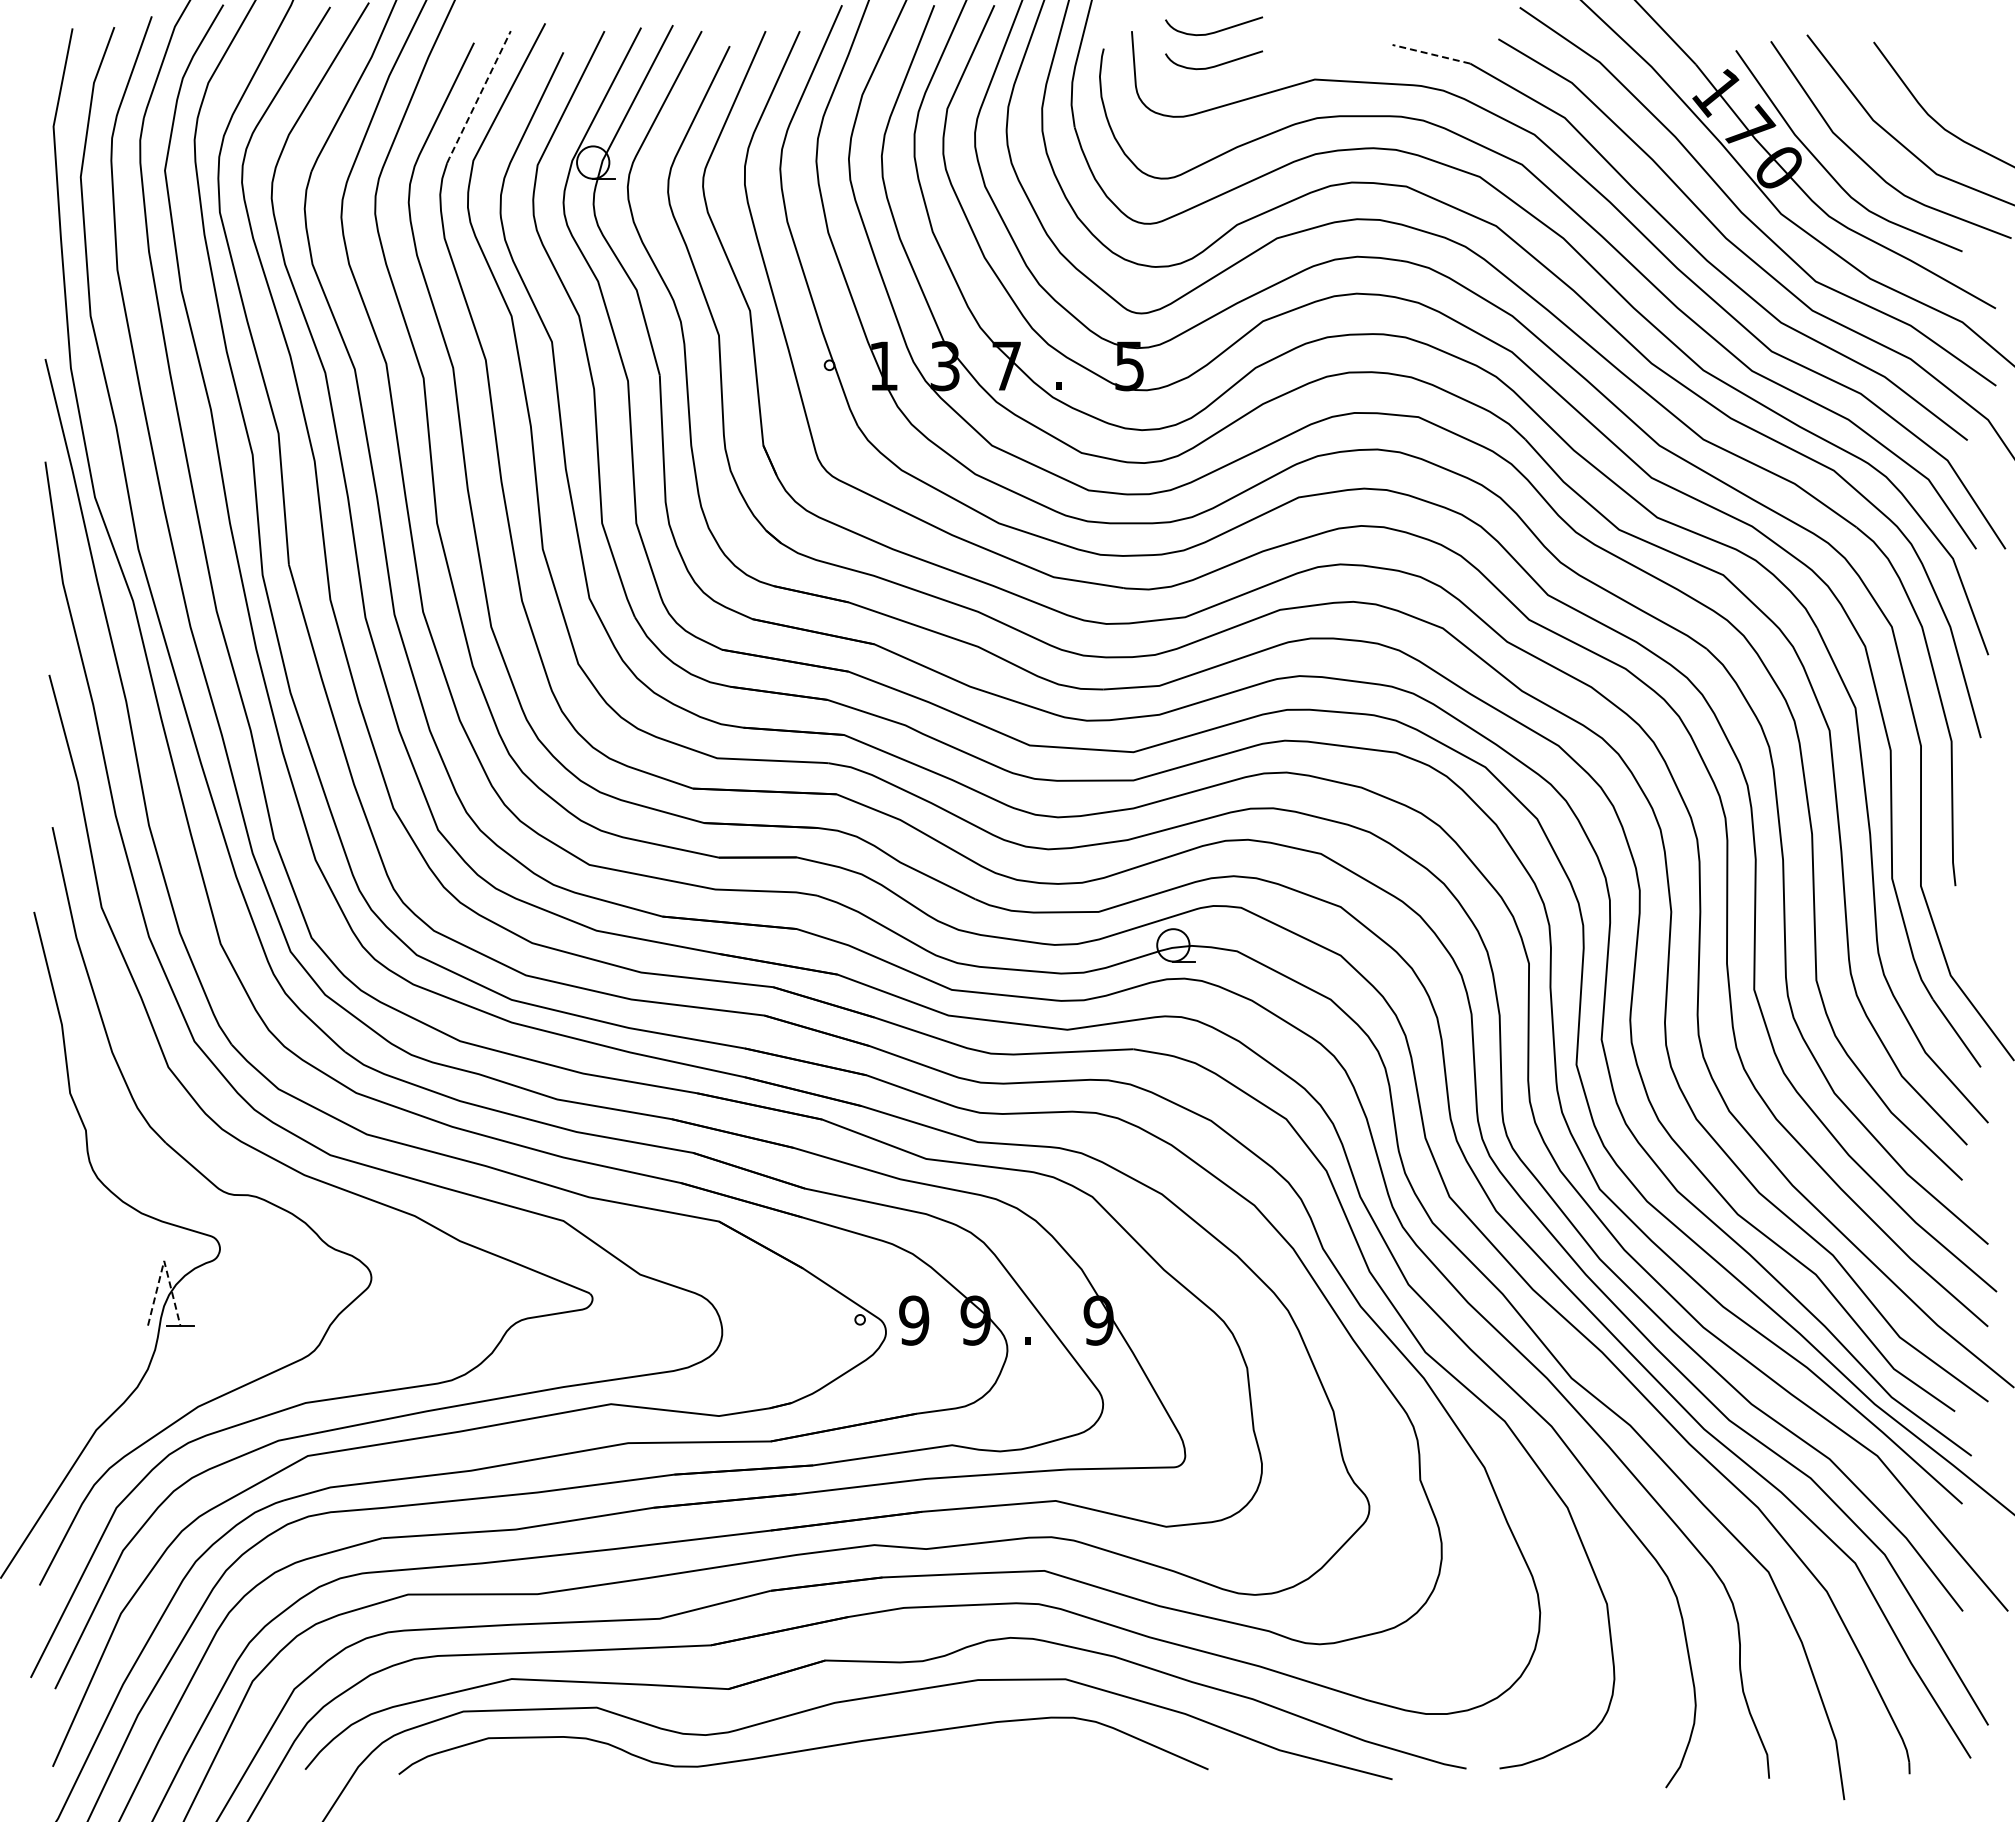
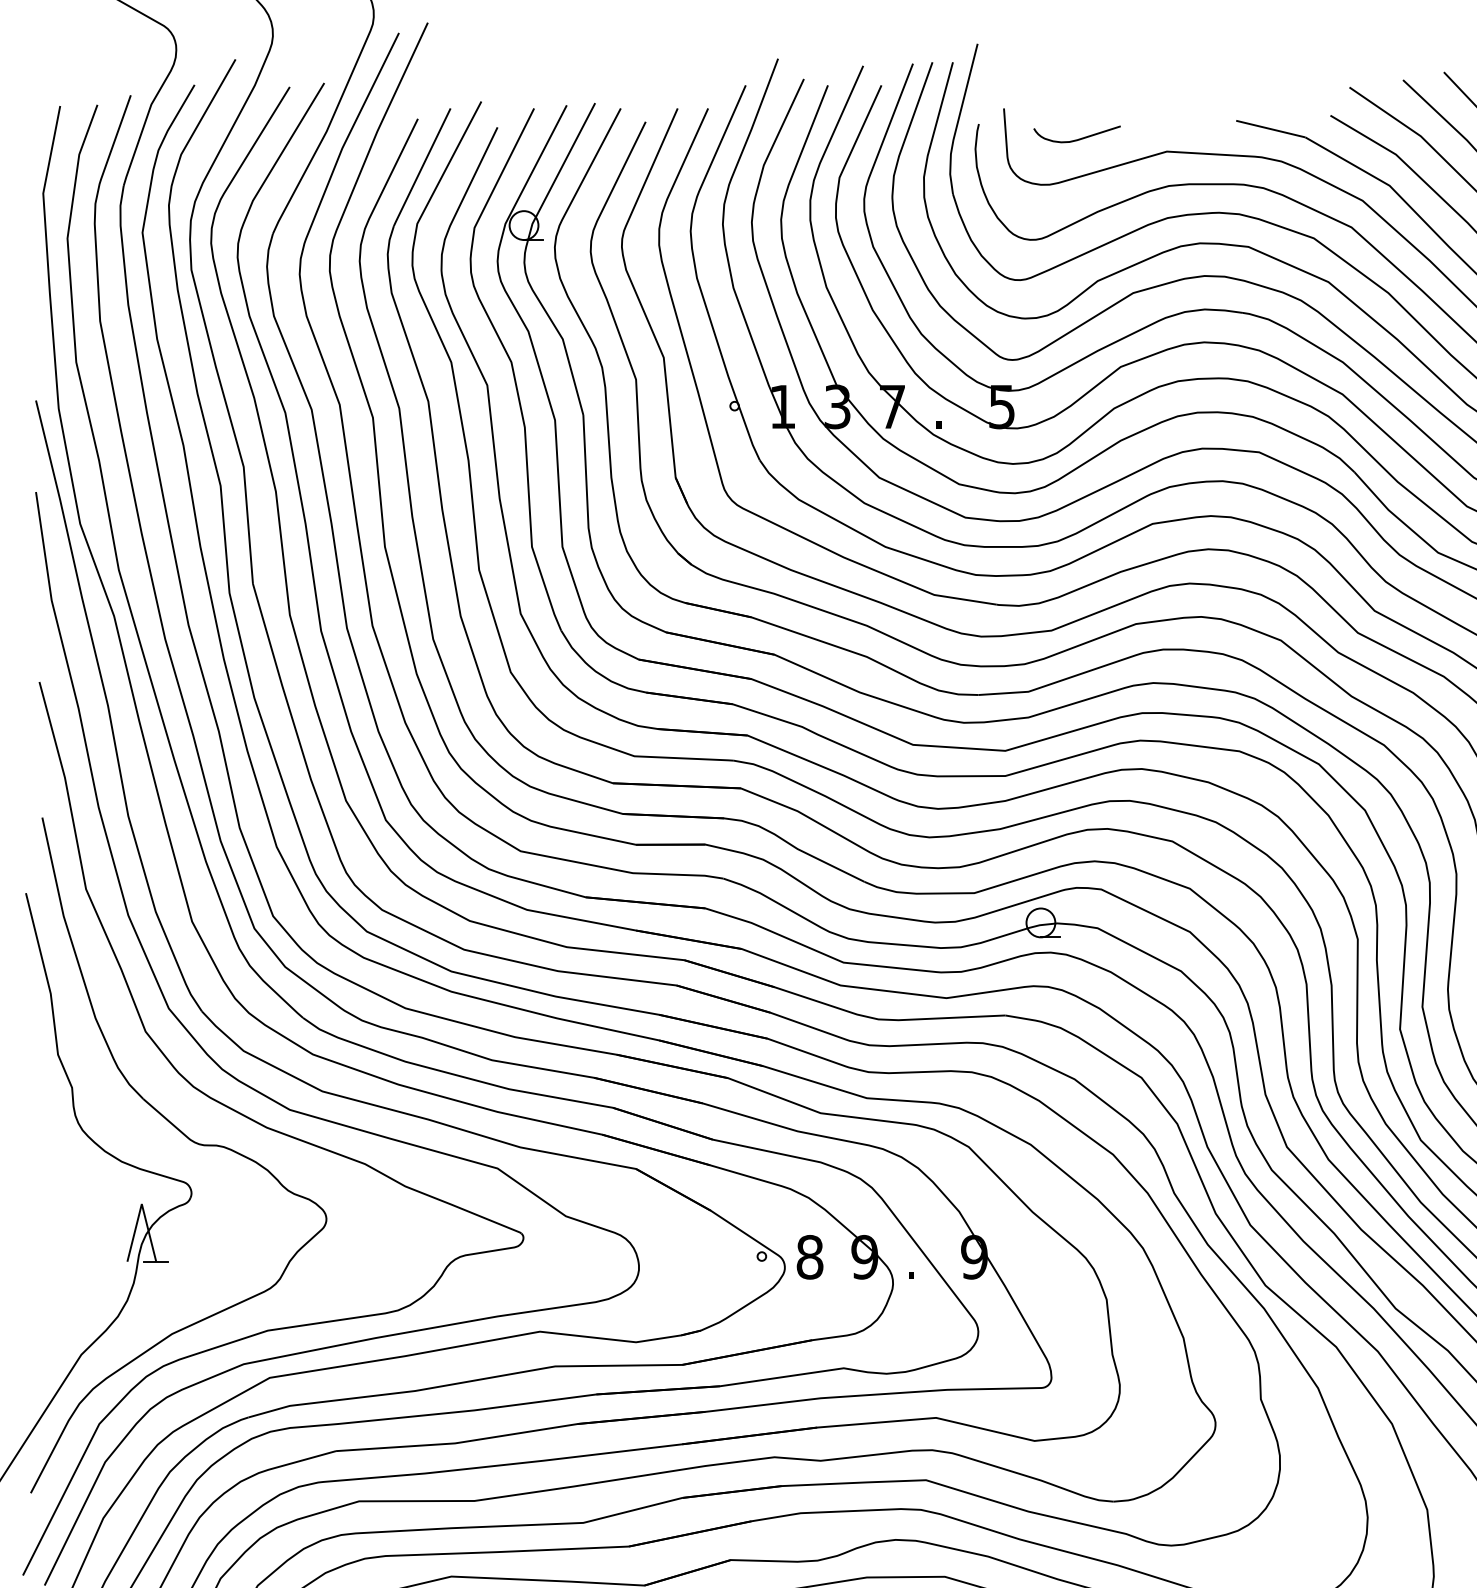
curve: (1217, 30) -> (1080, 107), removed
line: (1431, 54) -> (1270, 129), dashed -> solid
line: (478, 97) -> (421, 167), dashed -> solid
line: (164, 1260) -> (142, 1203), dashed -> solid
text: (914, 1320) -> (810, 1257), 9 -> 8

